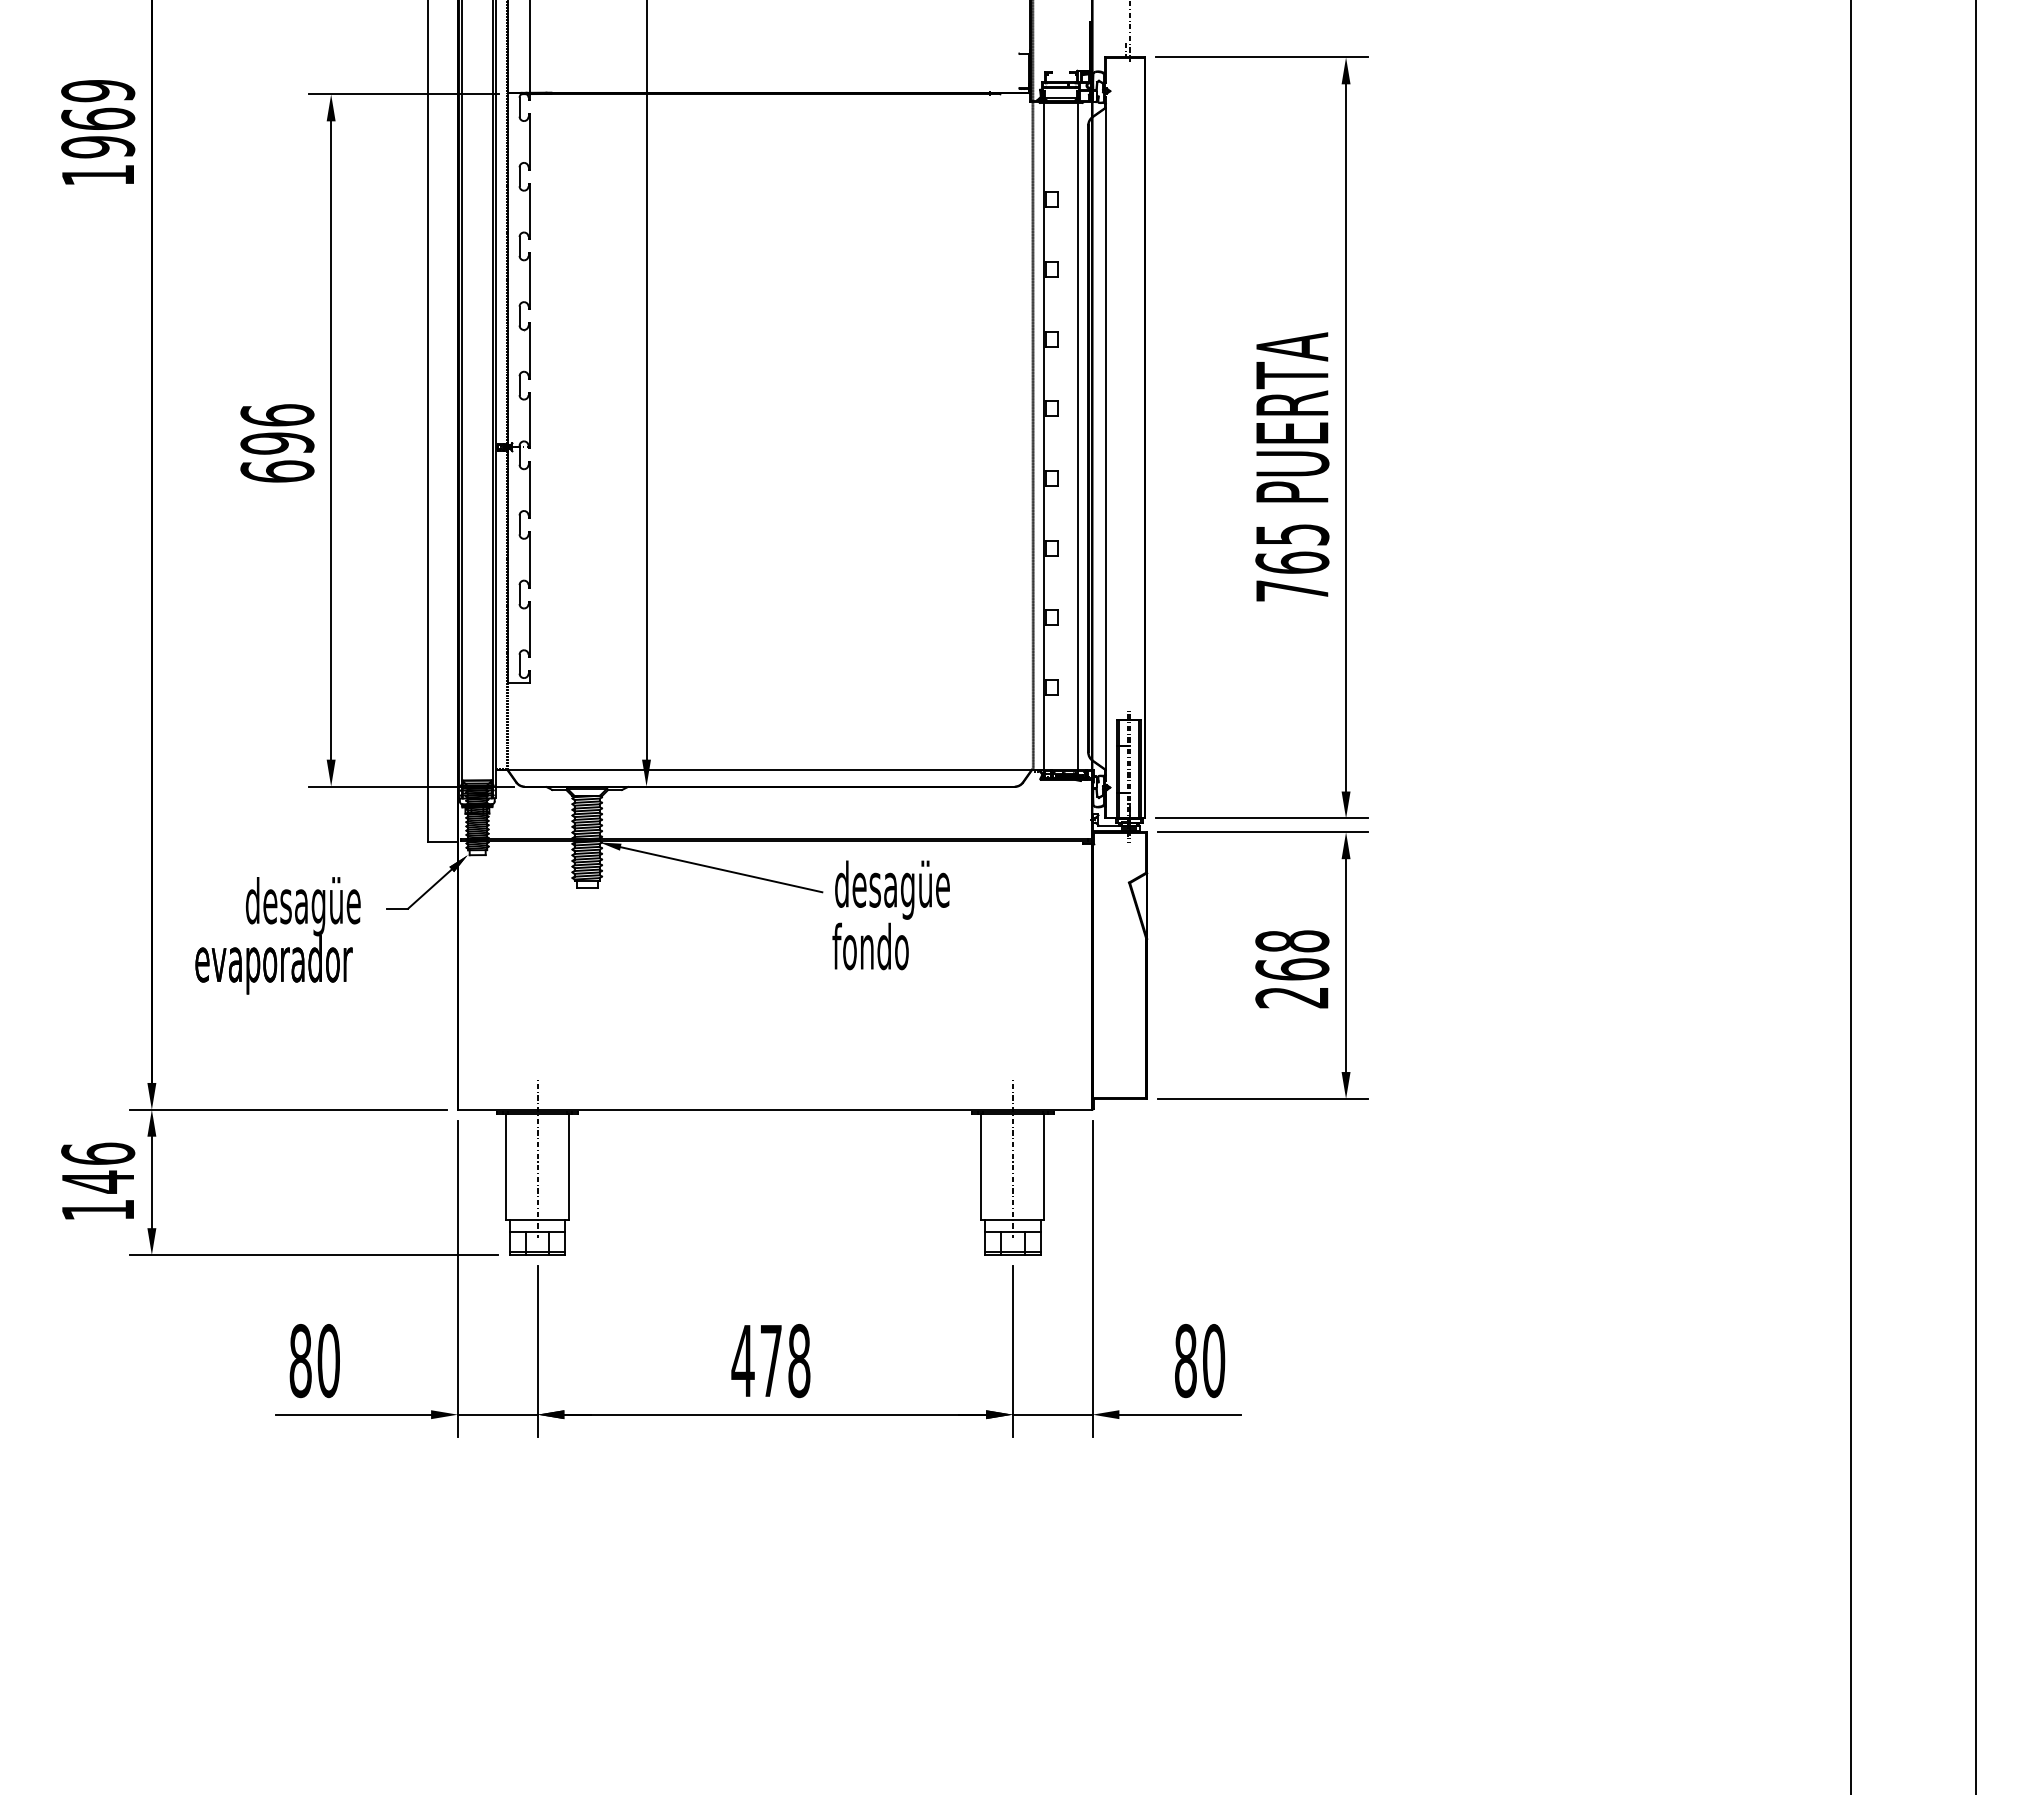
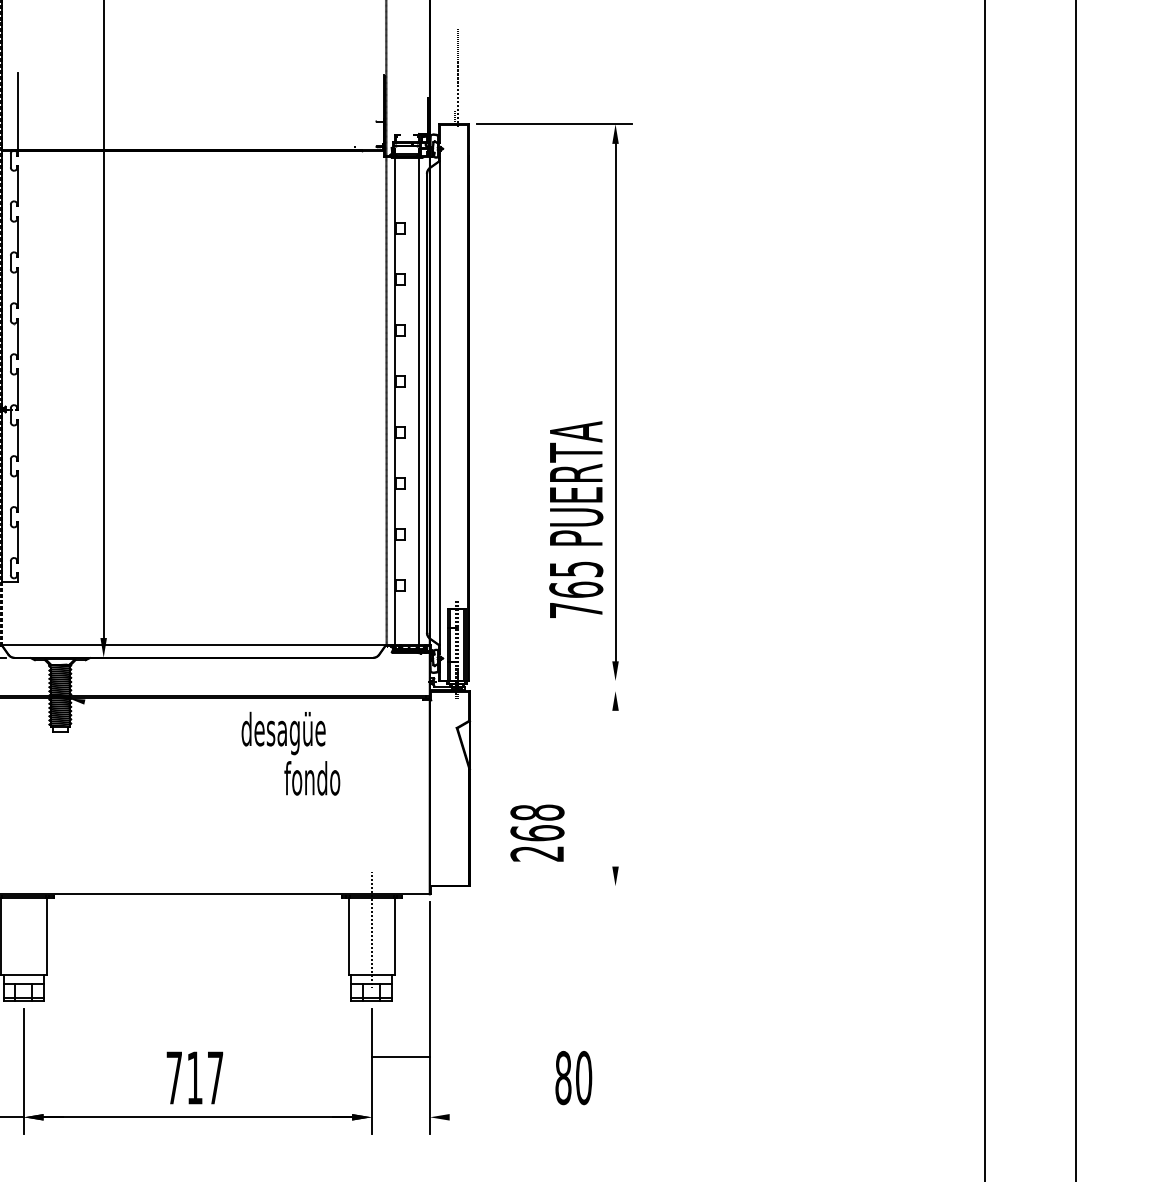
text: (1292, 466) -> (576, 519), moved
line: (1262, 818) -> (554, 681), removed
line: (1263, 832) -> (555, 691), removed
line: (721, 869) -> (158, 718), removed
text: (870, 946) -> (312, 778), moved
line: (1346, 965) -> (615, 788), removed
text: (1292, 969) -> (537, 833), moved
line: (1263, 1098) -> (555, 885), removed
line: (537, 1158) -> (23, 929), removed
text: (770, 1360) -> (194, 1077), 478 -> 717
text: (1200, 1361) -> (574, 1078), moved
line: (1052, 1414) -> (400, 1056), moved
line: (1180, 1414) -> (494, 1117), removed

